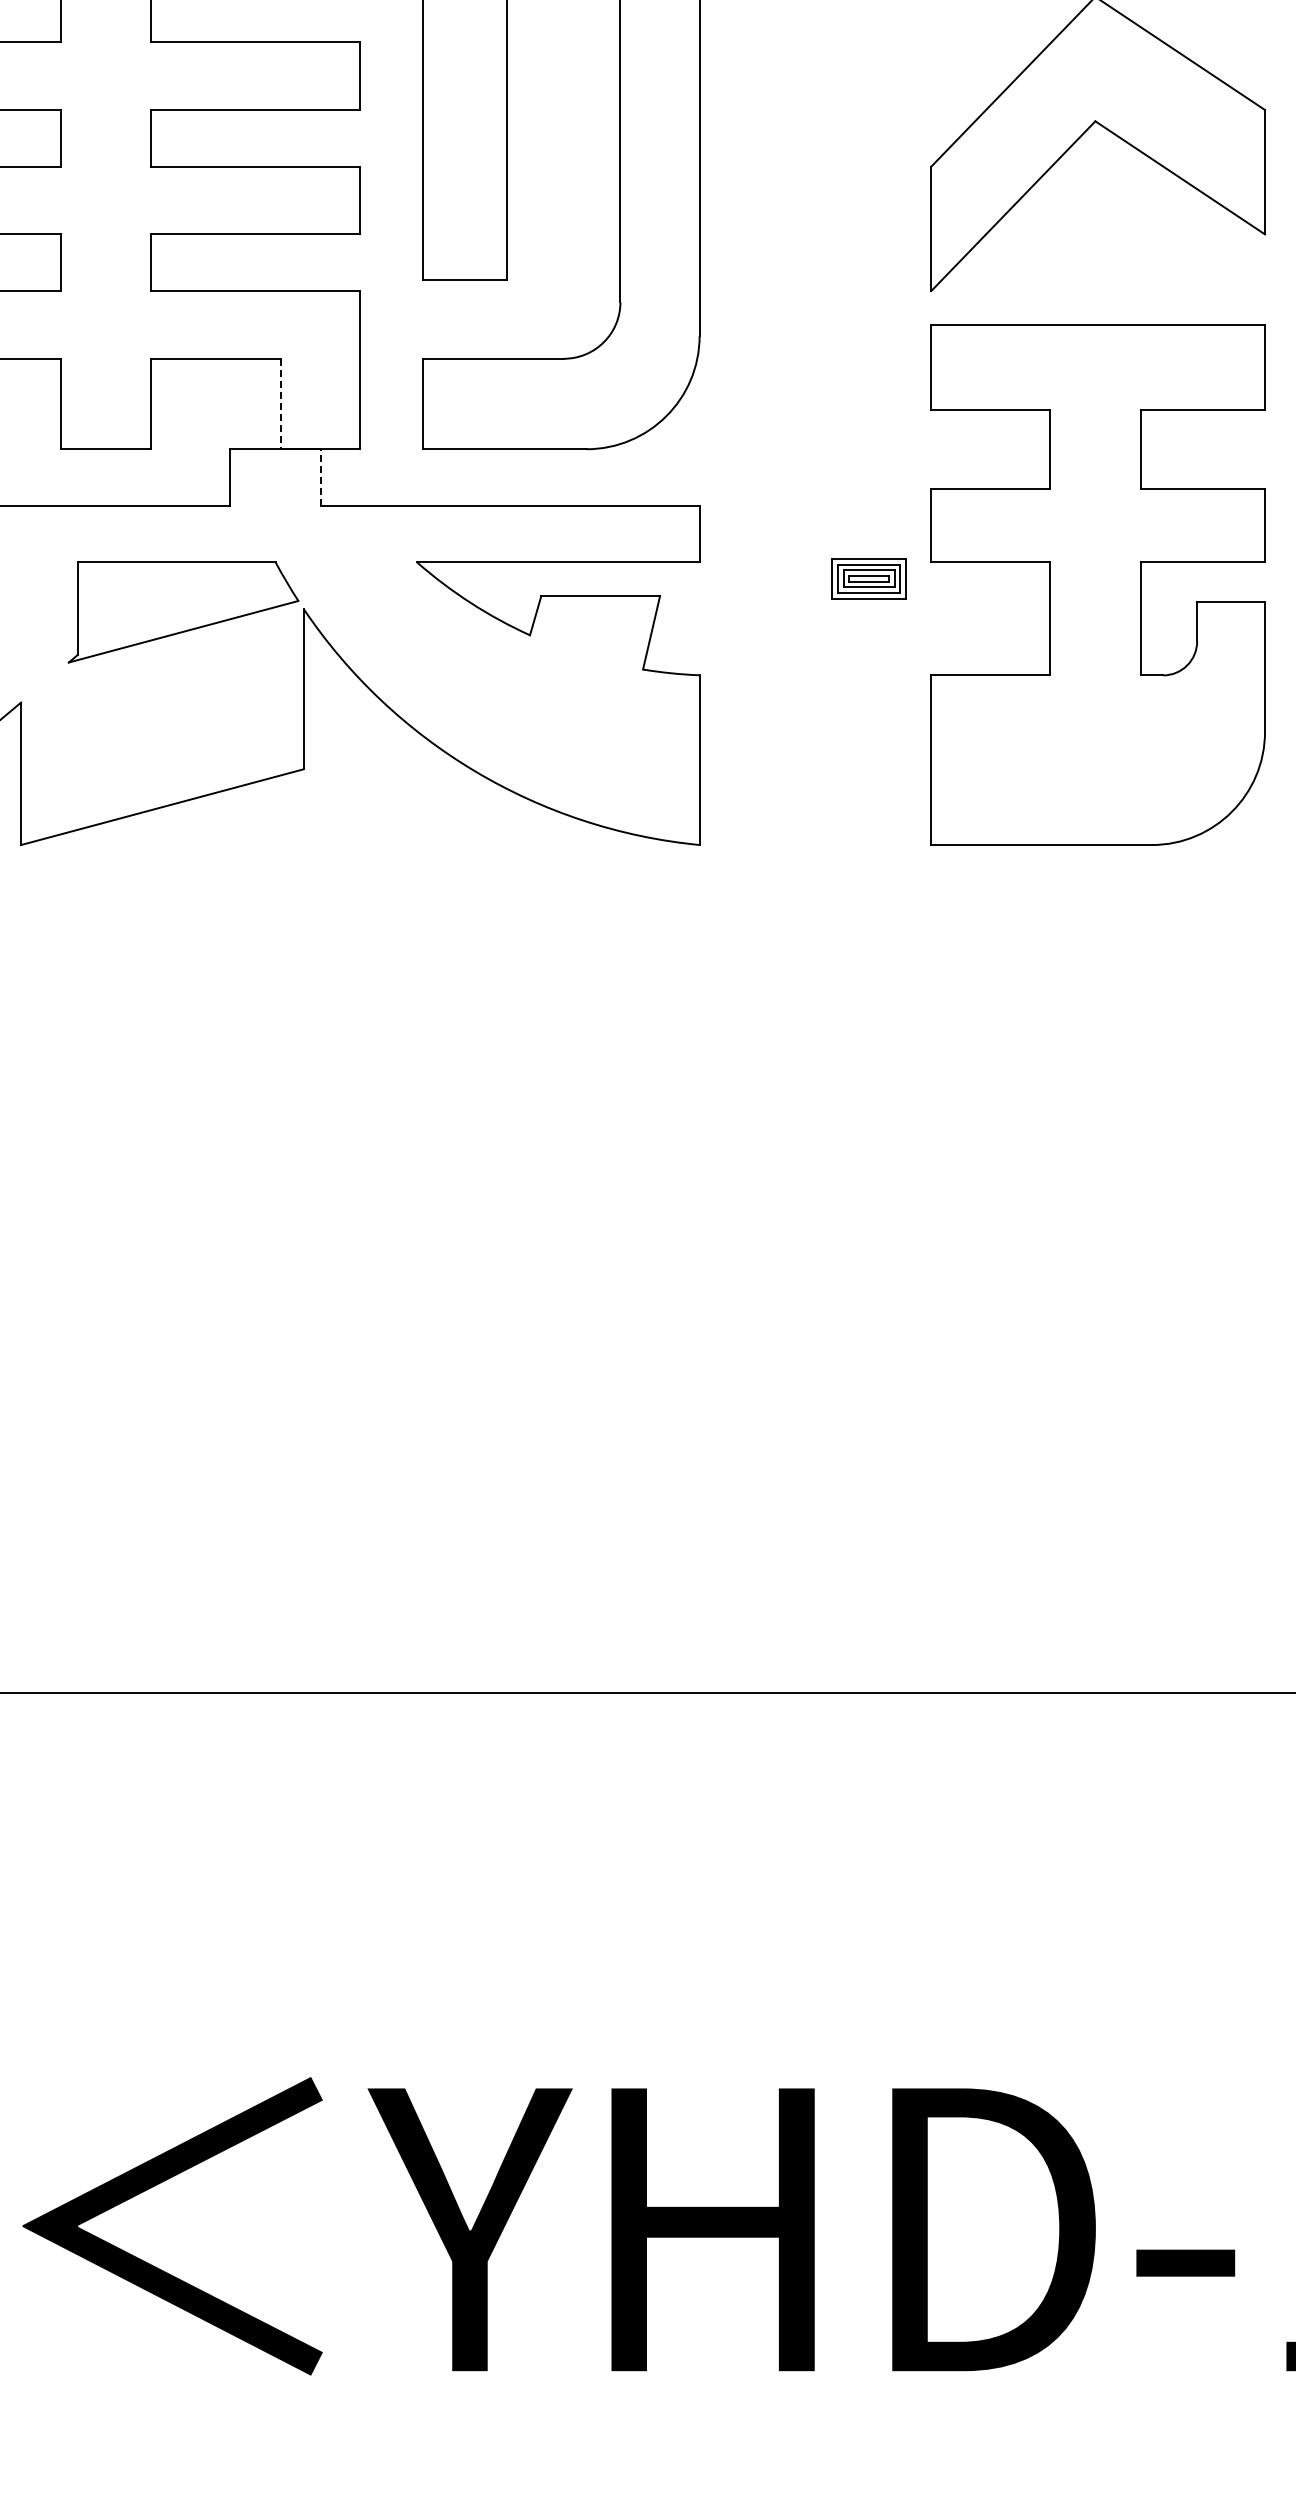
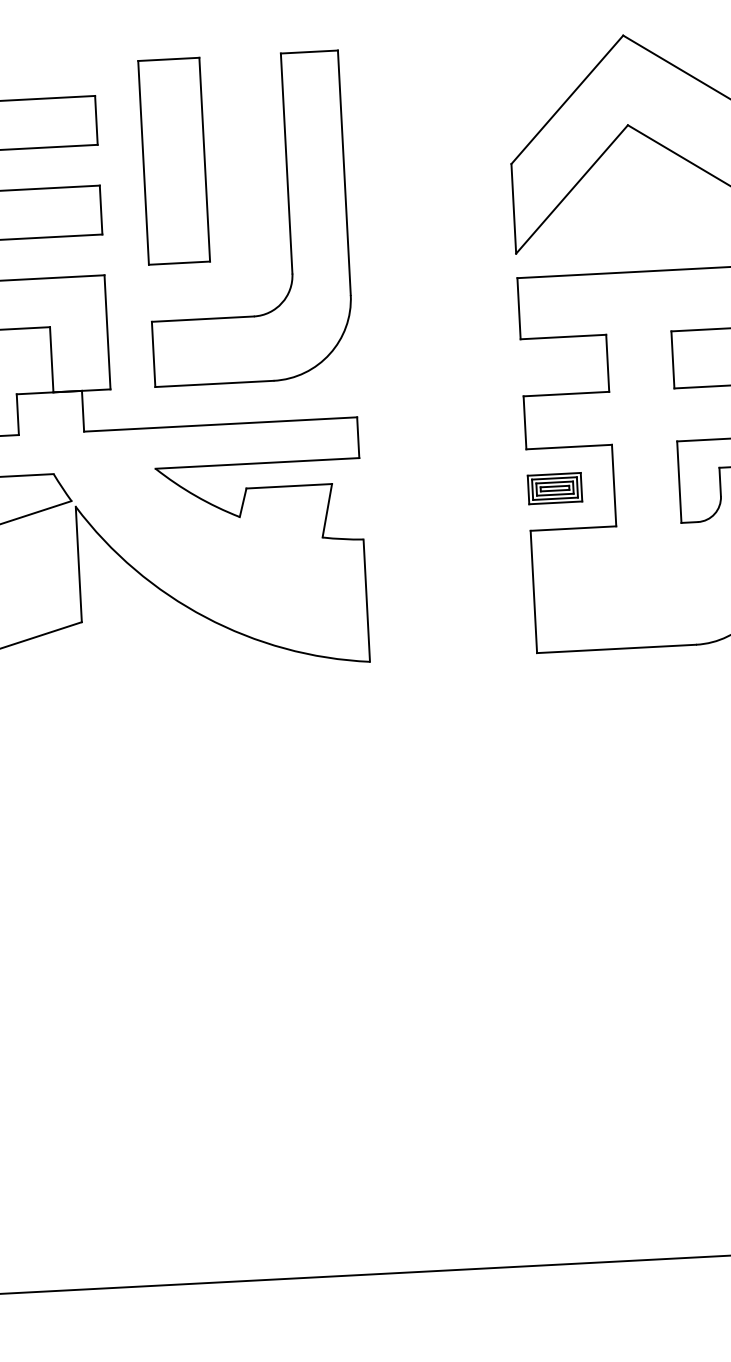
line: (281, 404) -> (51, 360), dashed -> solid
line: (320, 477) -> (82, 411), dashed -> solid
part: (868, 578) -> (554, 488), moved

